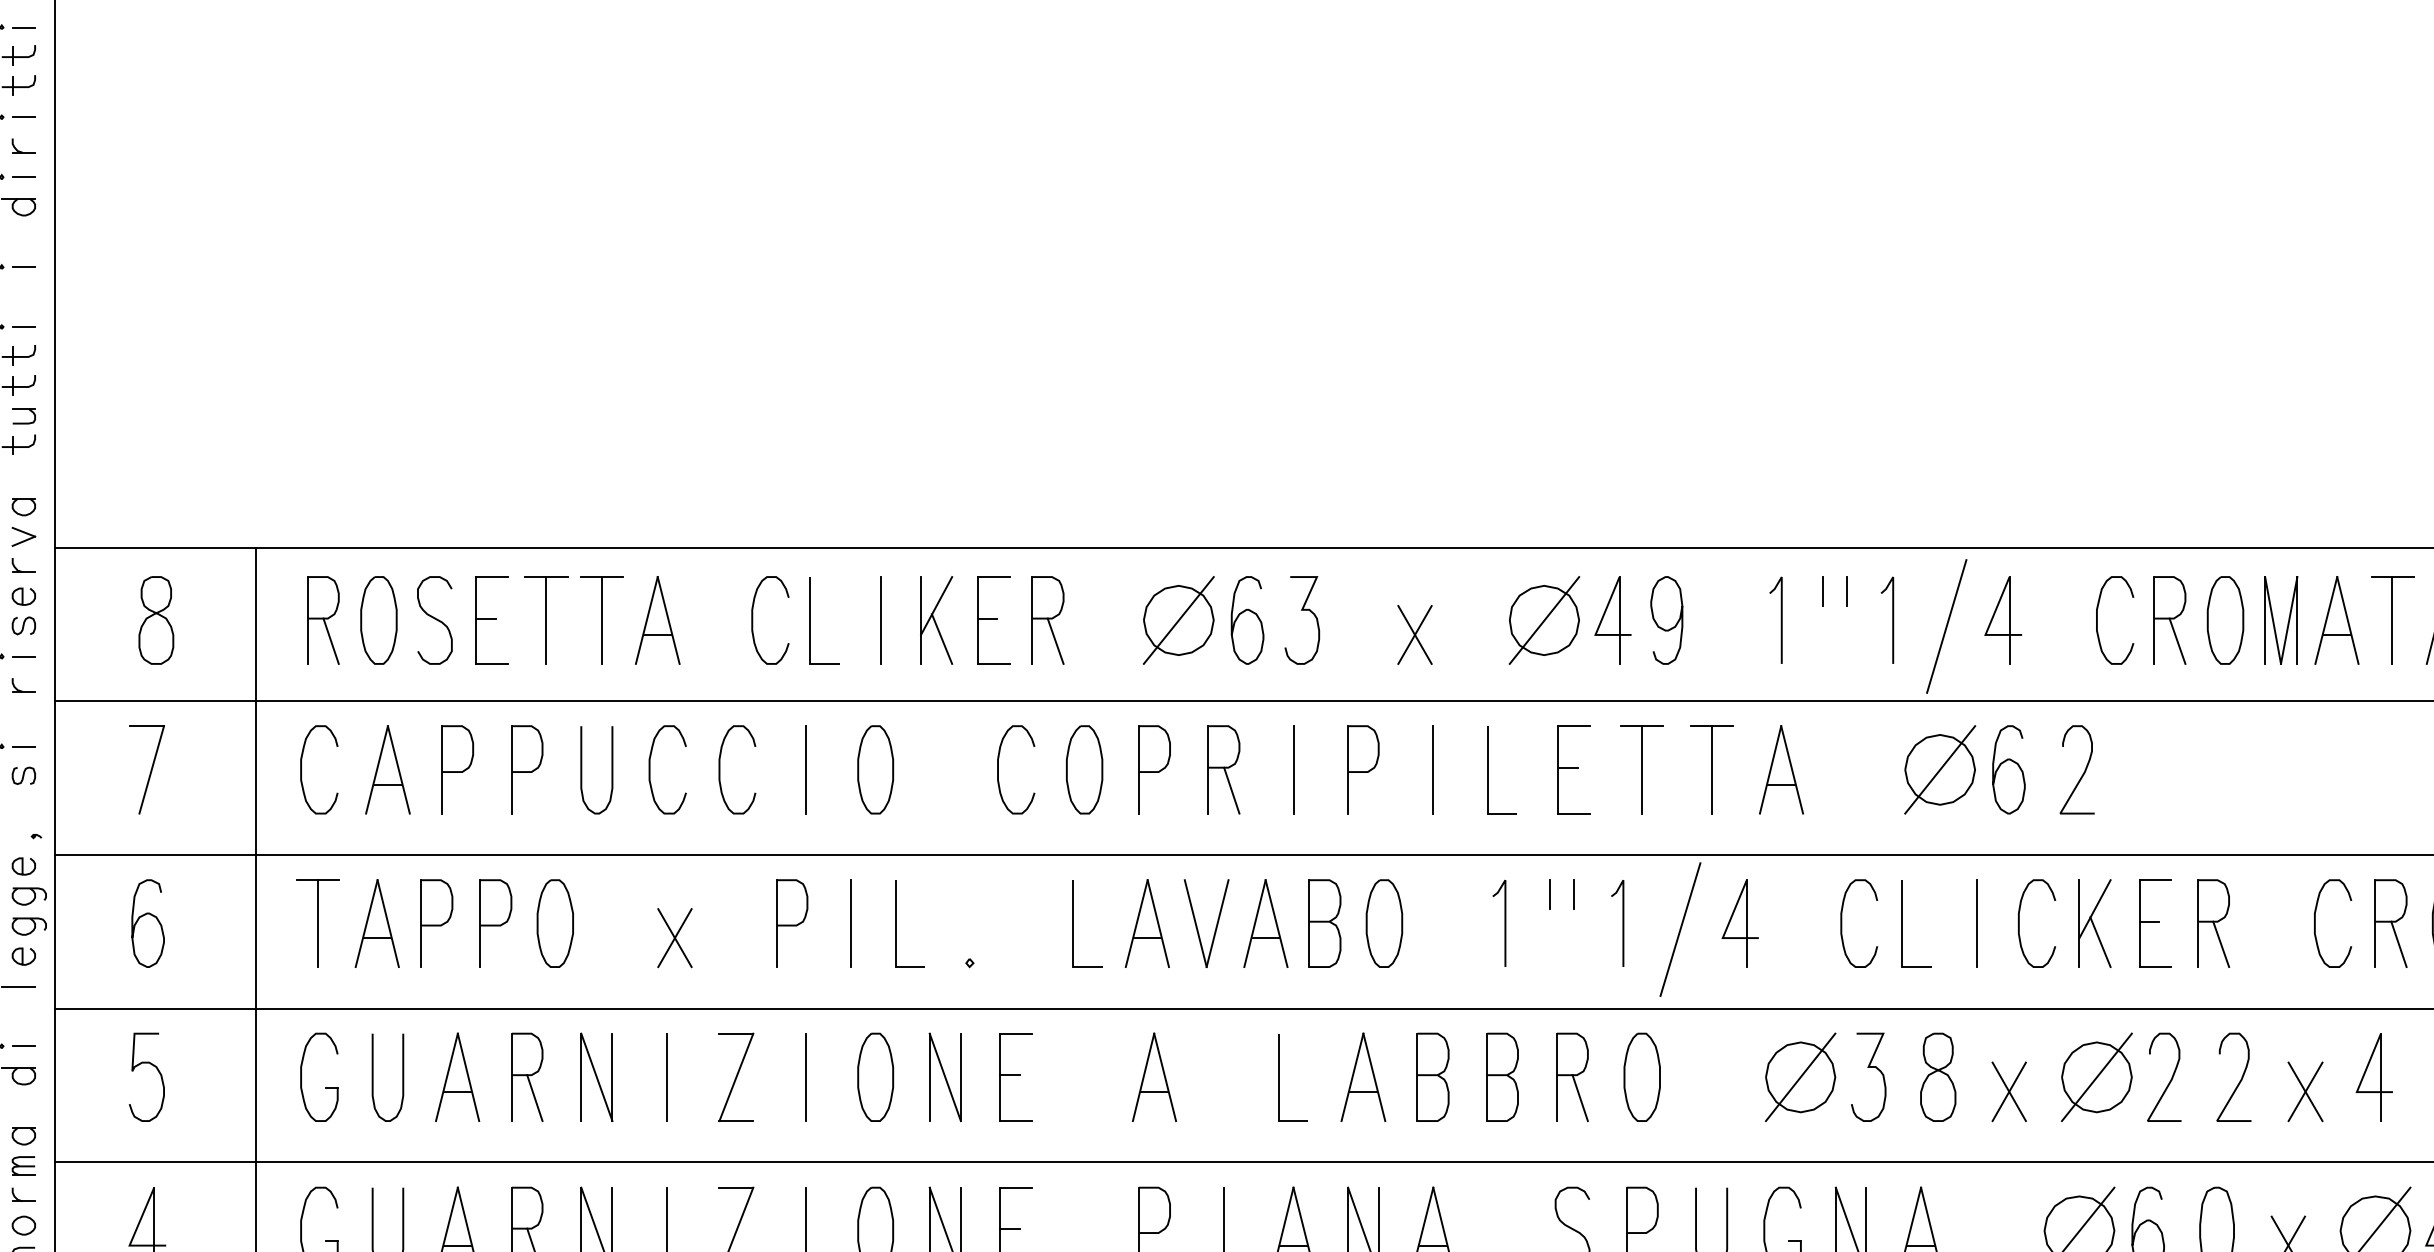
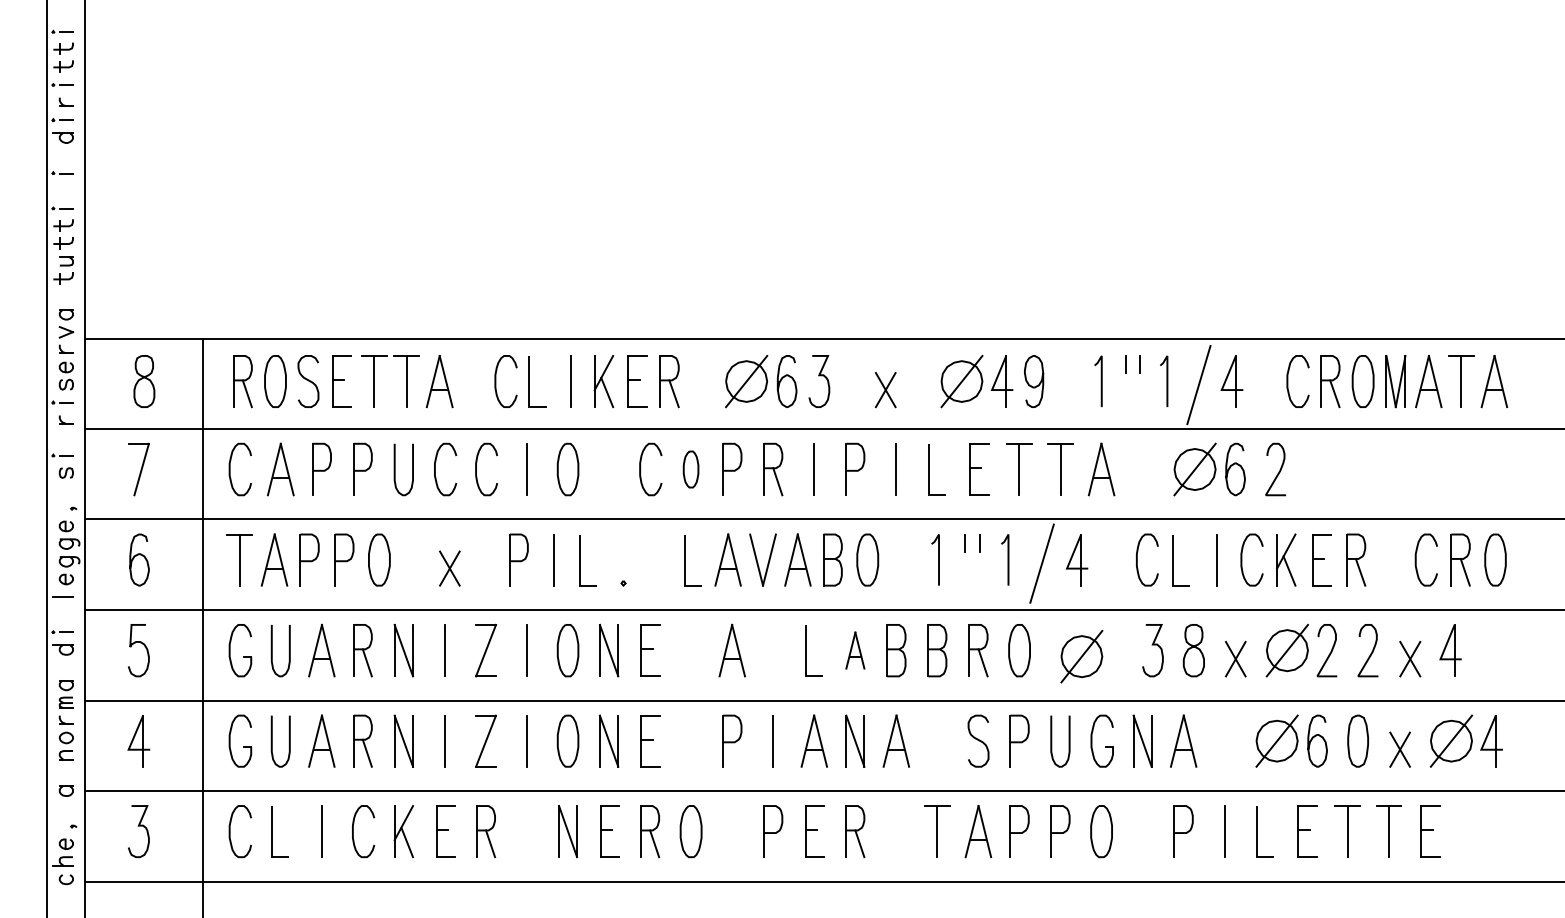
part: (1083, 769) -> (690, 469), size x0.7
part: (1363, 1077) -> (855, 650), size x0.7
part: (1799, 1077) -> (1081, 656), moved

